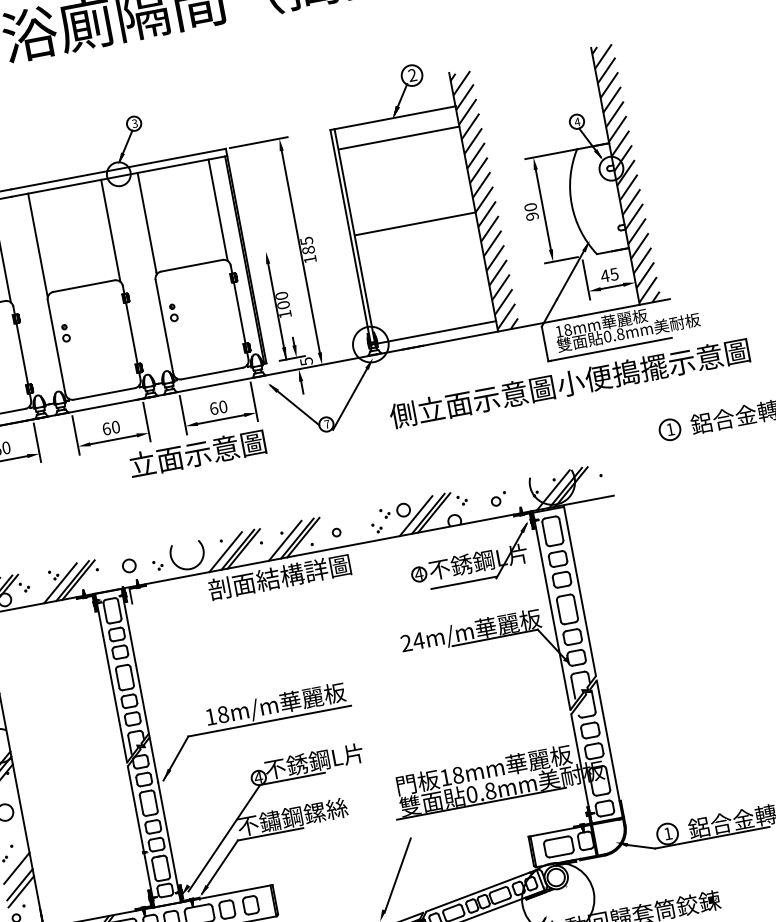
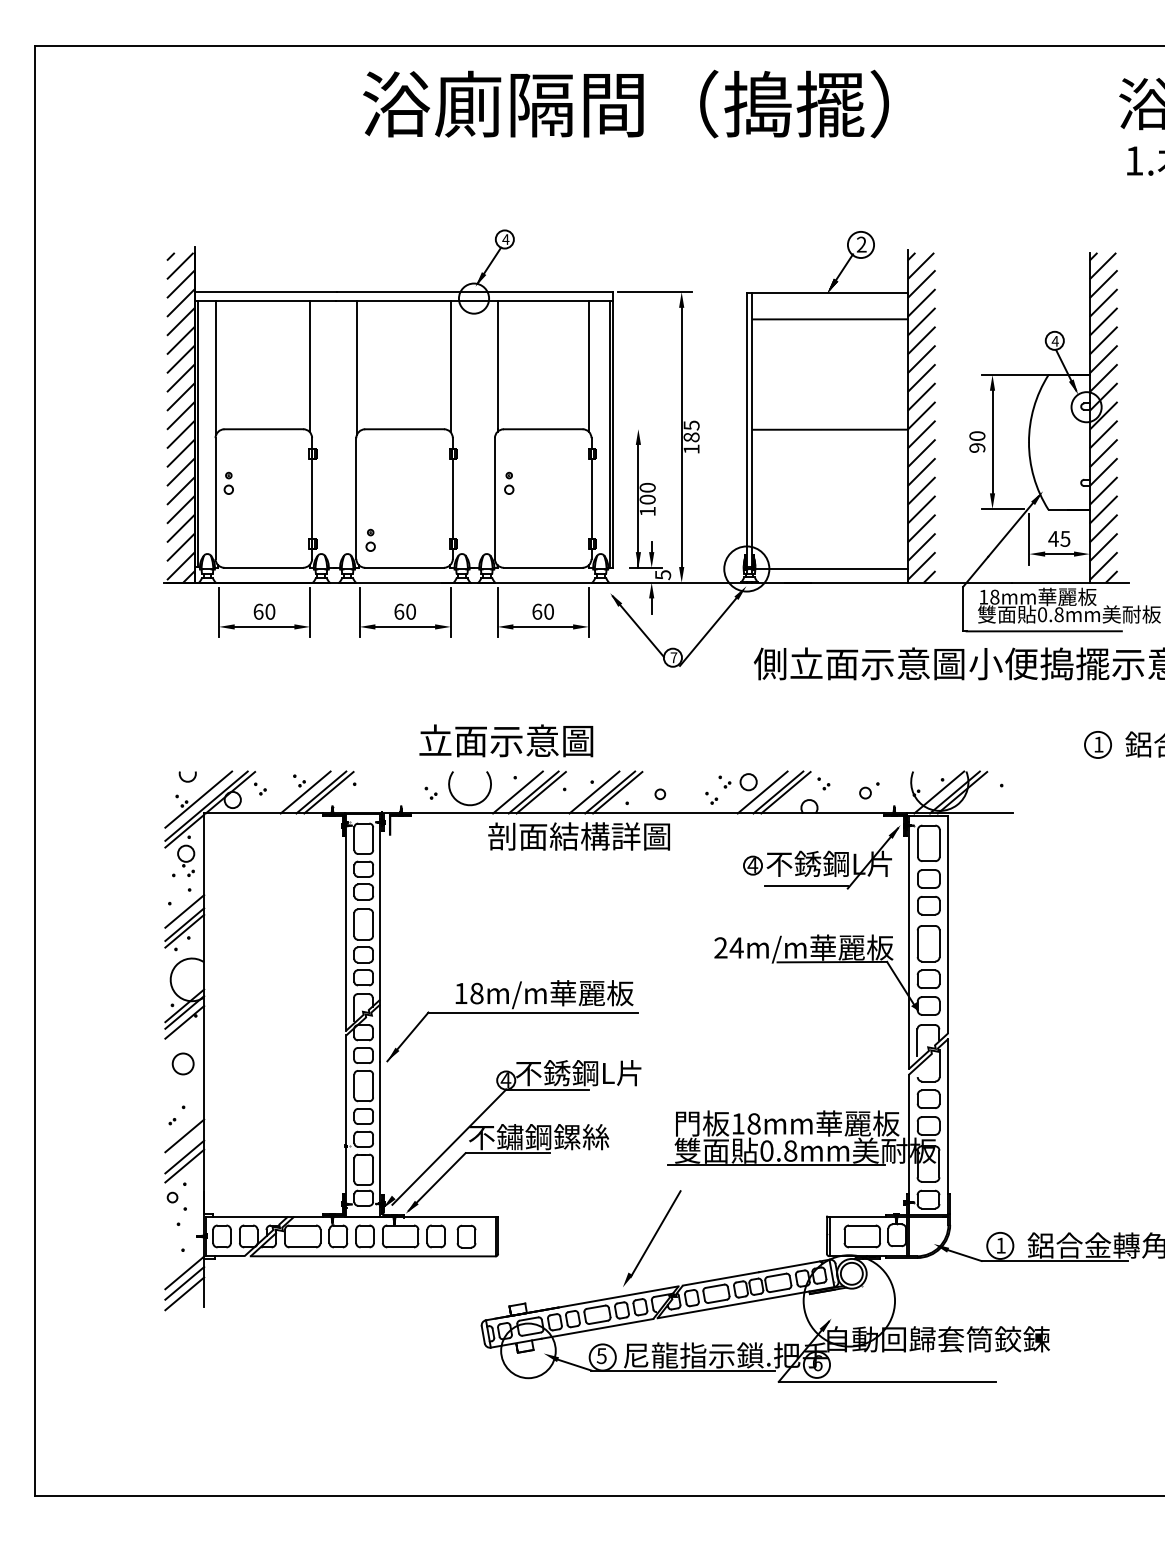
text: (134, 123) -> (505, 239), 3 -> 4
part: (65, 332) -> (370, 539), moved
text: (197, 453) -> (506, 740), moved
circle: (129, 565) -> (395, 786), removed

